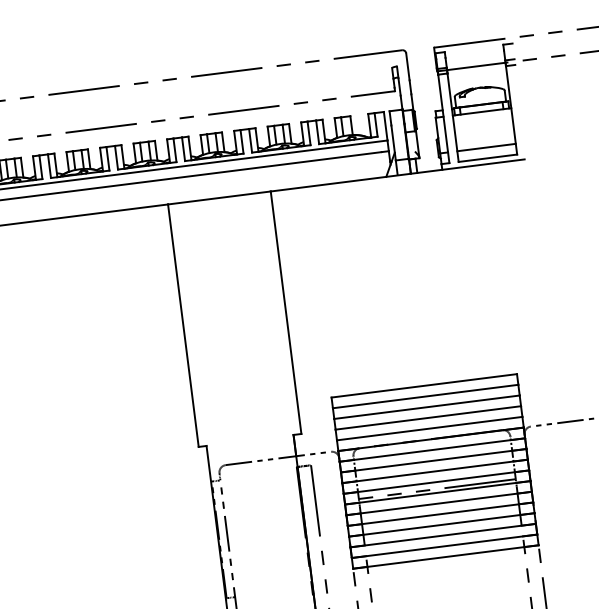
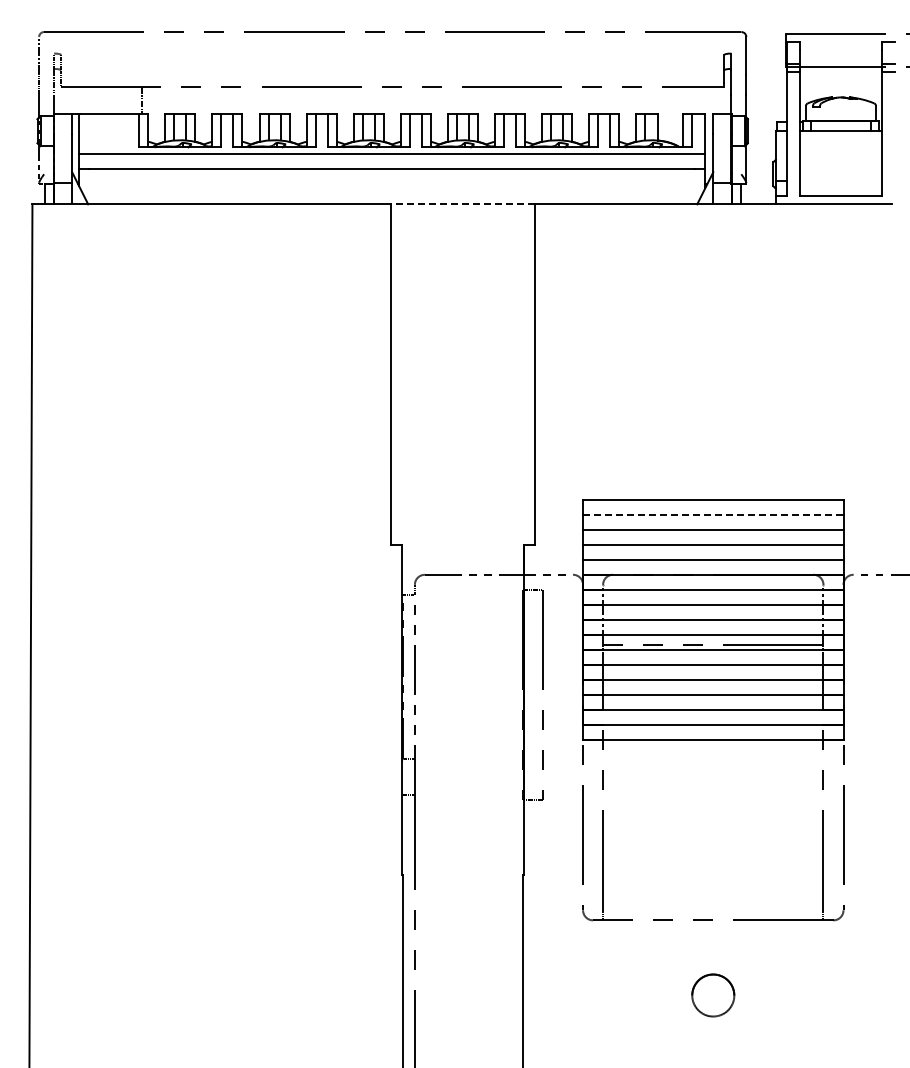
line: (486, 147) -> (840, 181), removed
line: (219, 198) -> (462, 204), solid -> dashed
line: (425, 396) -> (713, 514), solid -> dashed

